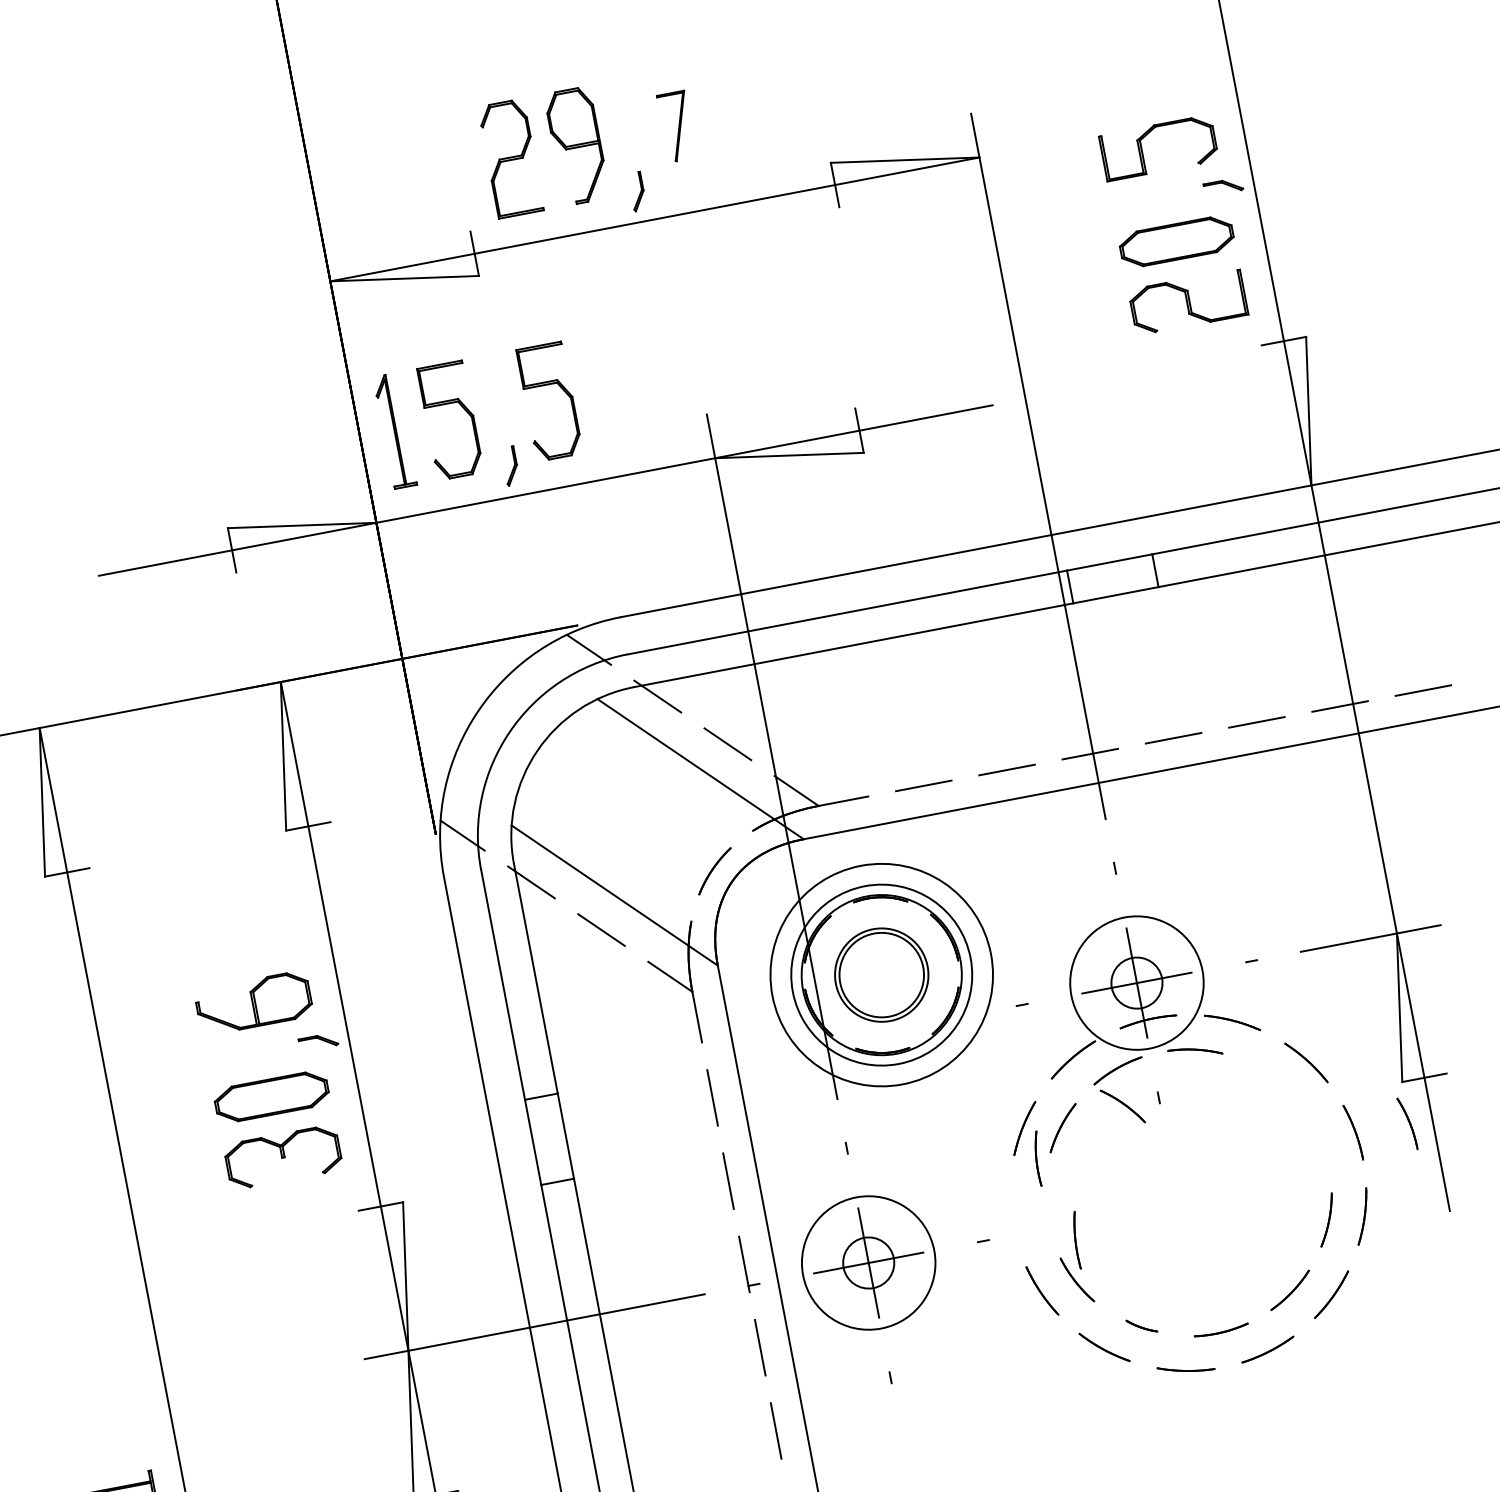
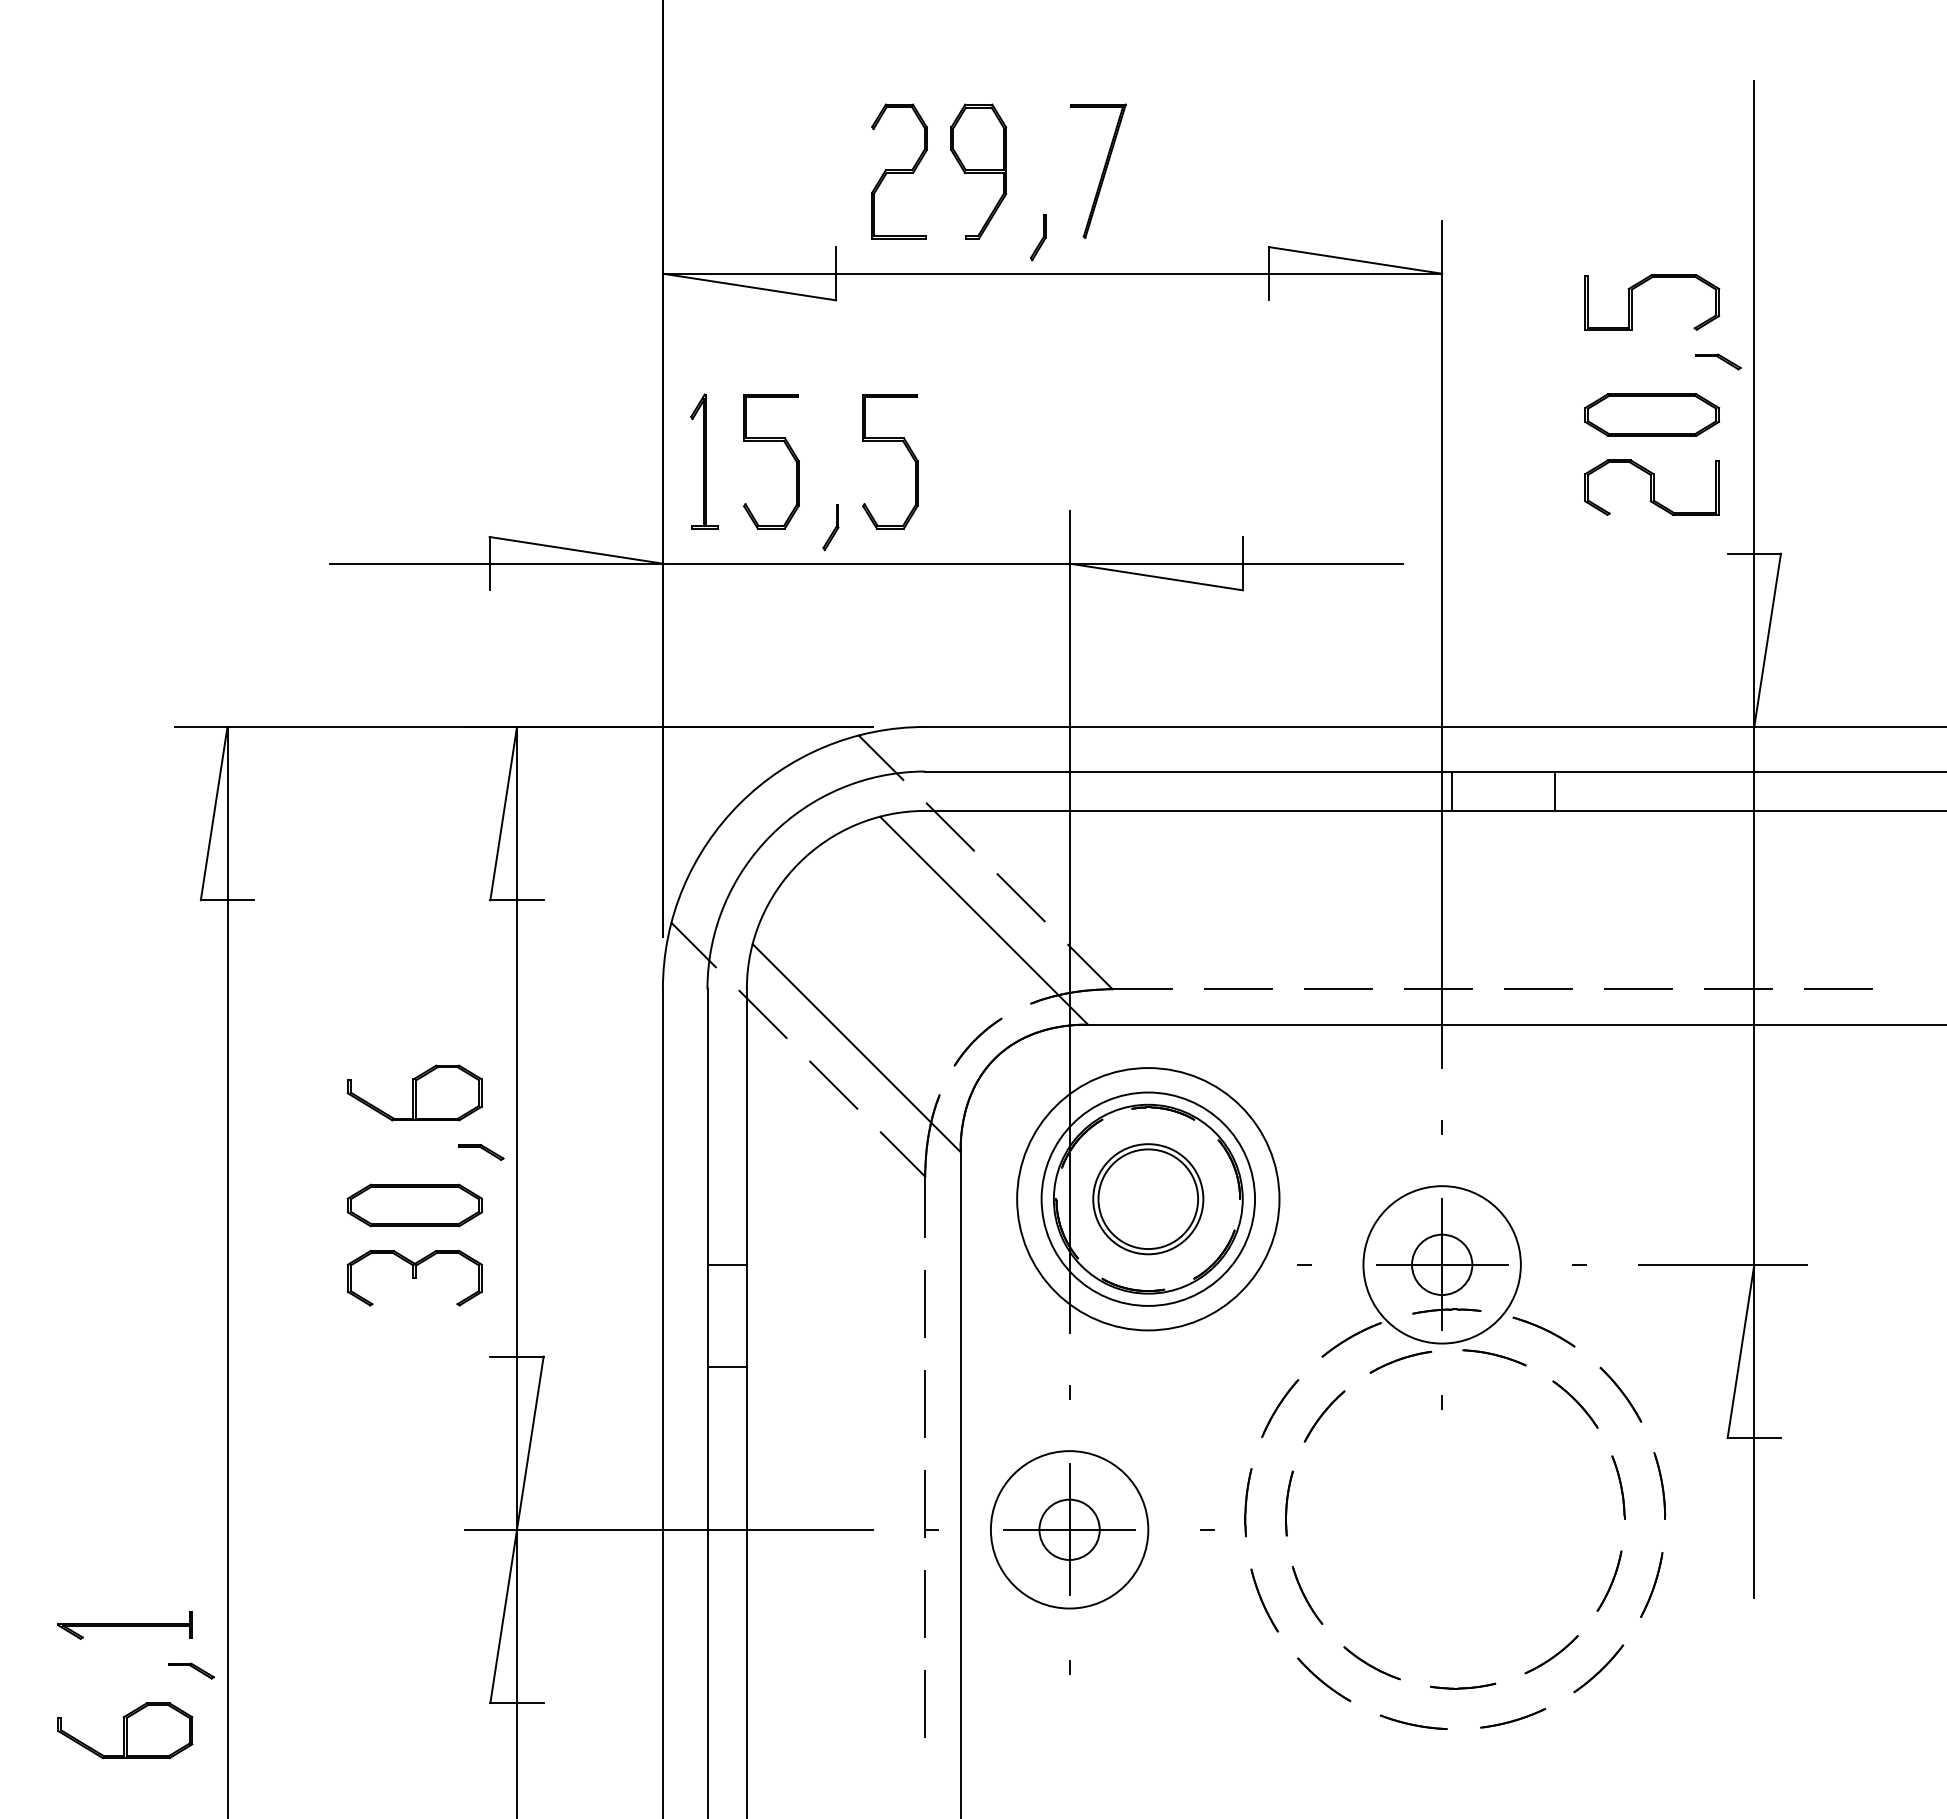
part: (676, 126) -> (1098, 170), size x1.67
part: (1122, 1106) -> (1575, 1404), moved
part: (1407, 1123) -> (1618, 1487), moved
part: (1038, 1158) -> (1289, 1503), moved
part: (1077, 1240) -> (1248, 1502), moved
part: (1141, 1326) -> (1371, 1663), size x1.67

